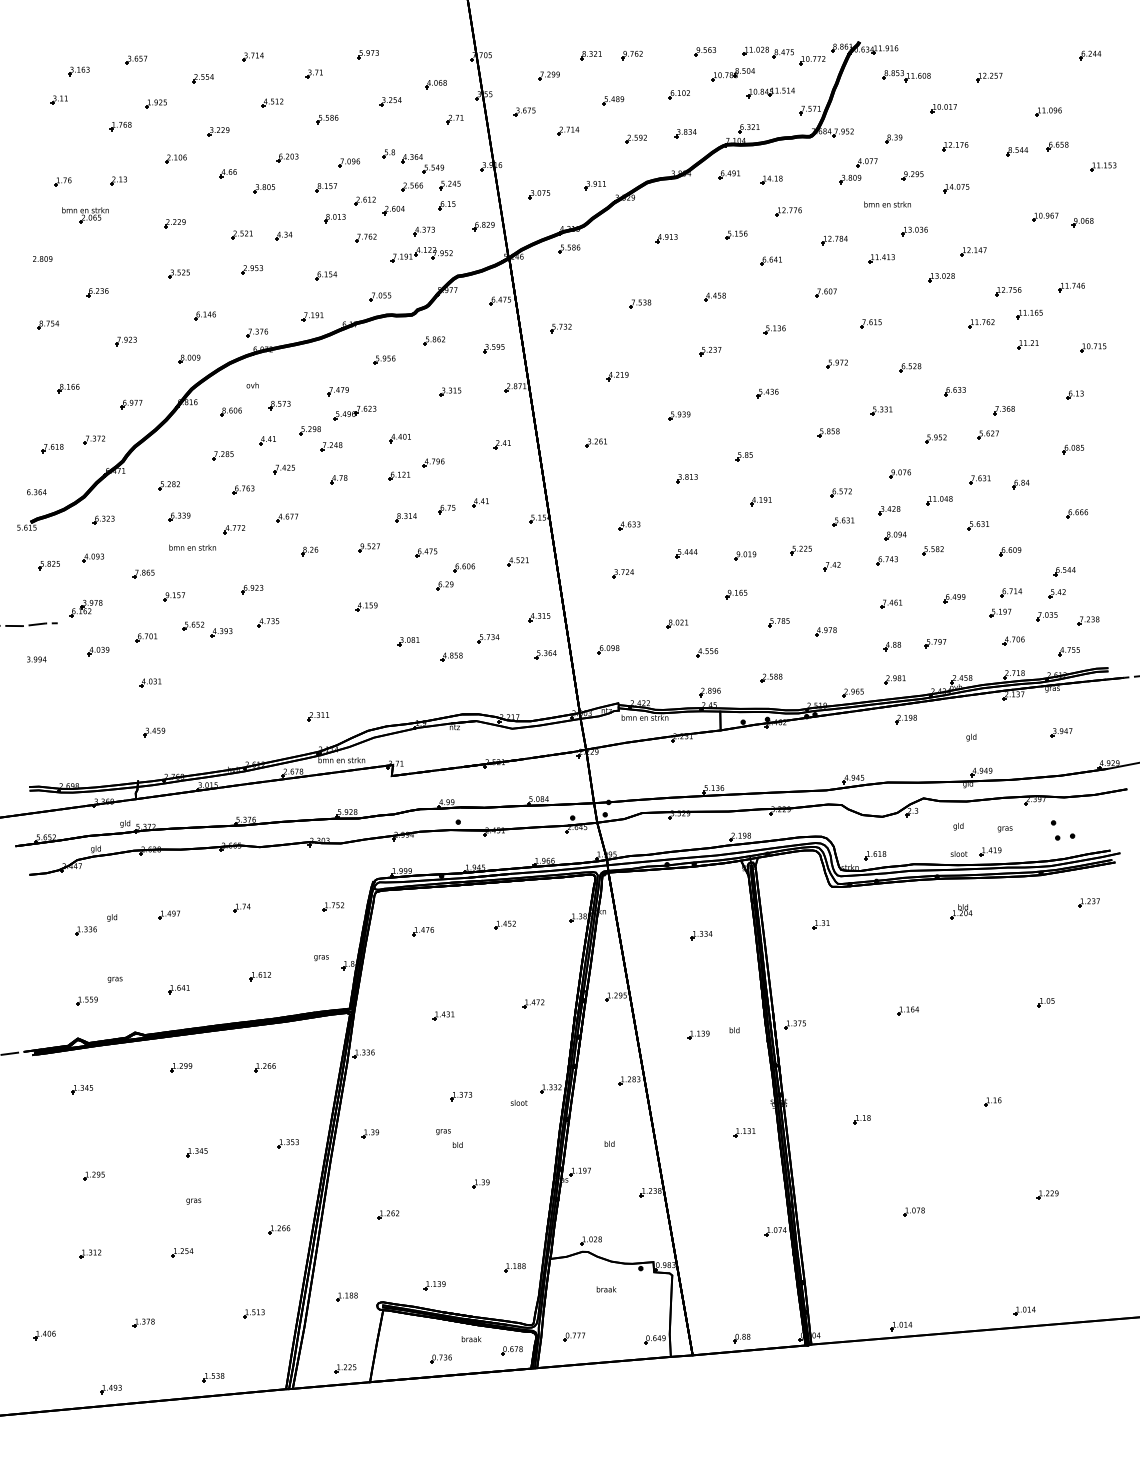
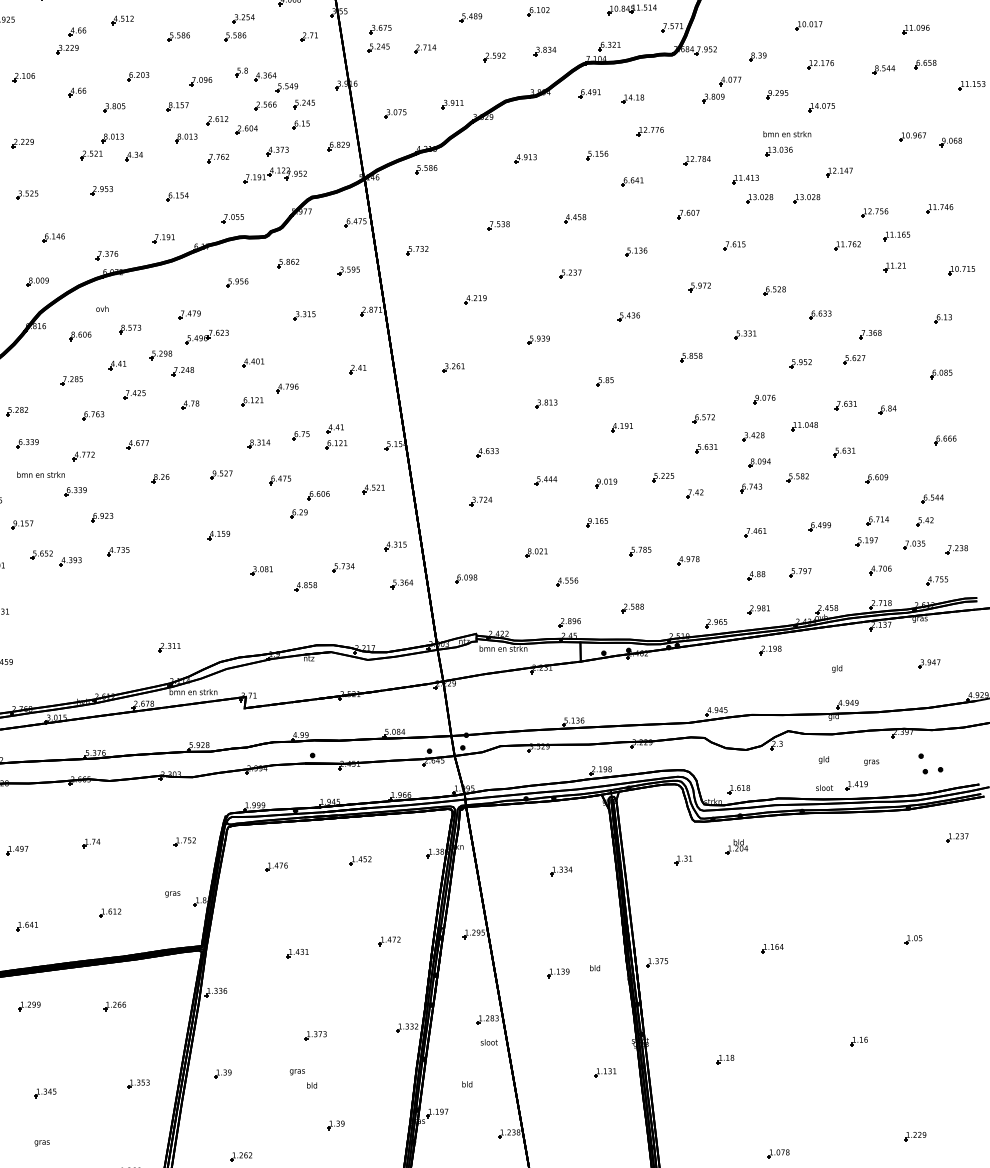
part: (227, 114) -> (76, 31), added
part: (382, 119) -> (235, 37), added
part: (522, 130) -> (378, 48), added
text: (887, 204) -> (787, 134), moved
part: (262, 218) -> (112, 138), added
part: (895, 277) -> (759, 198), added
part: (481, 517) -> (336, 443), added
part: (226, 563) -> (75, 491), added
part: (961, 911) -> (737, 846), moved
text: (518, 1102) -> (488, 1042), moved

